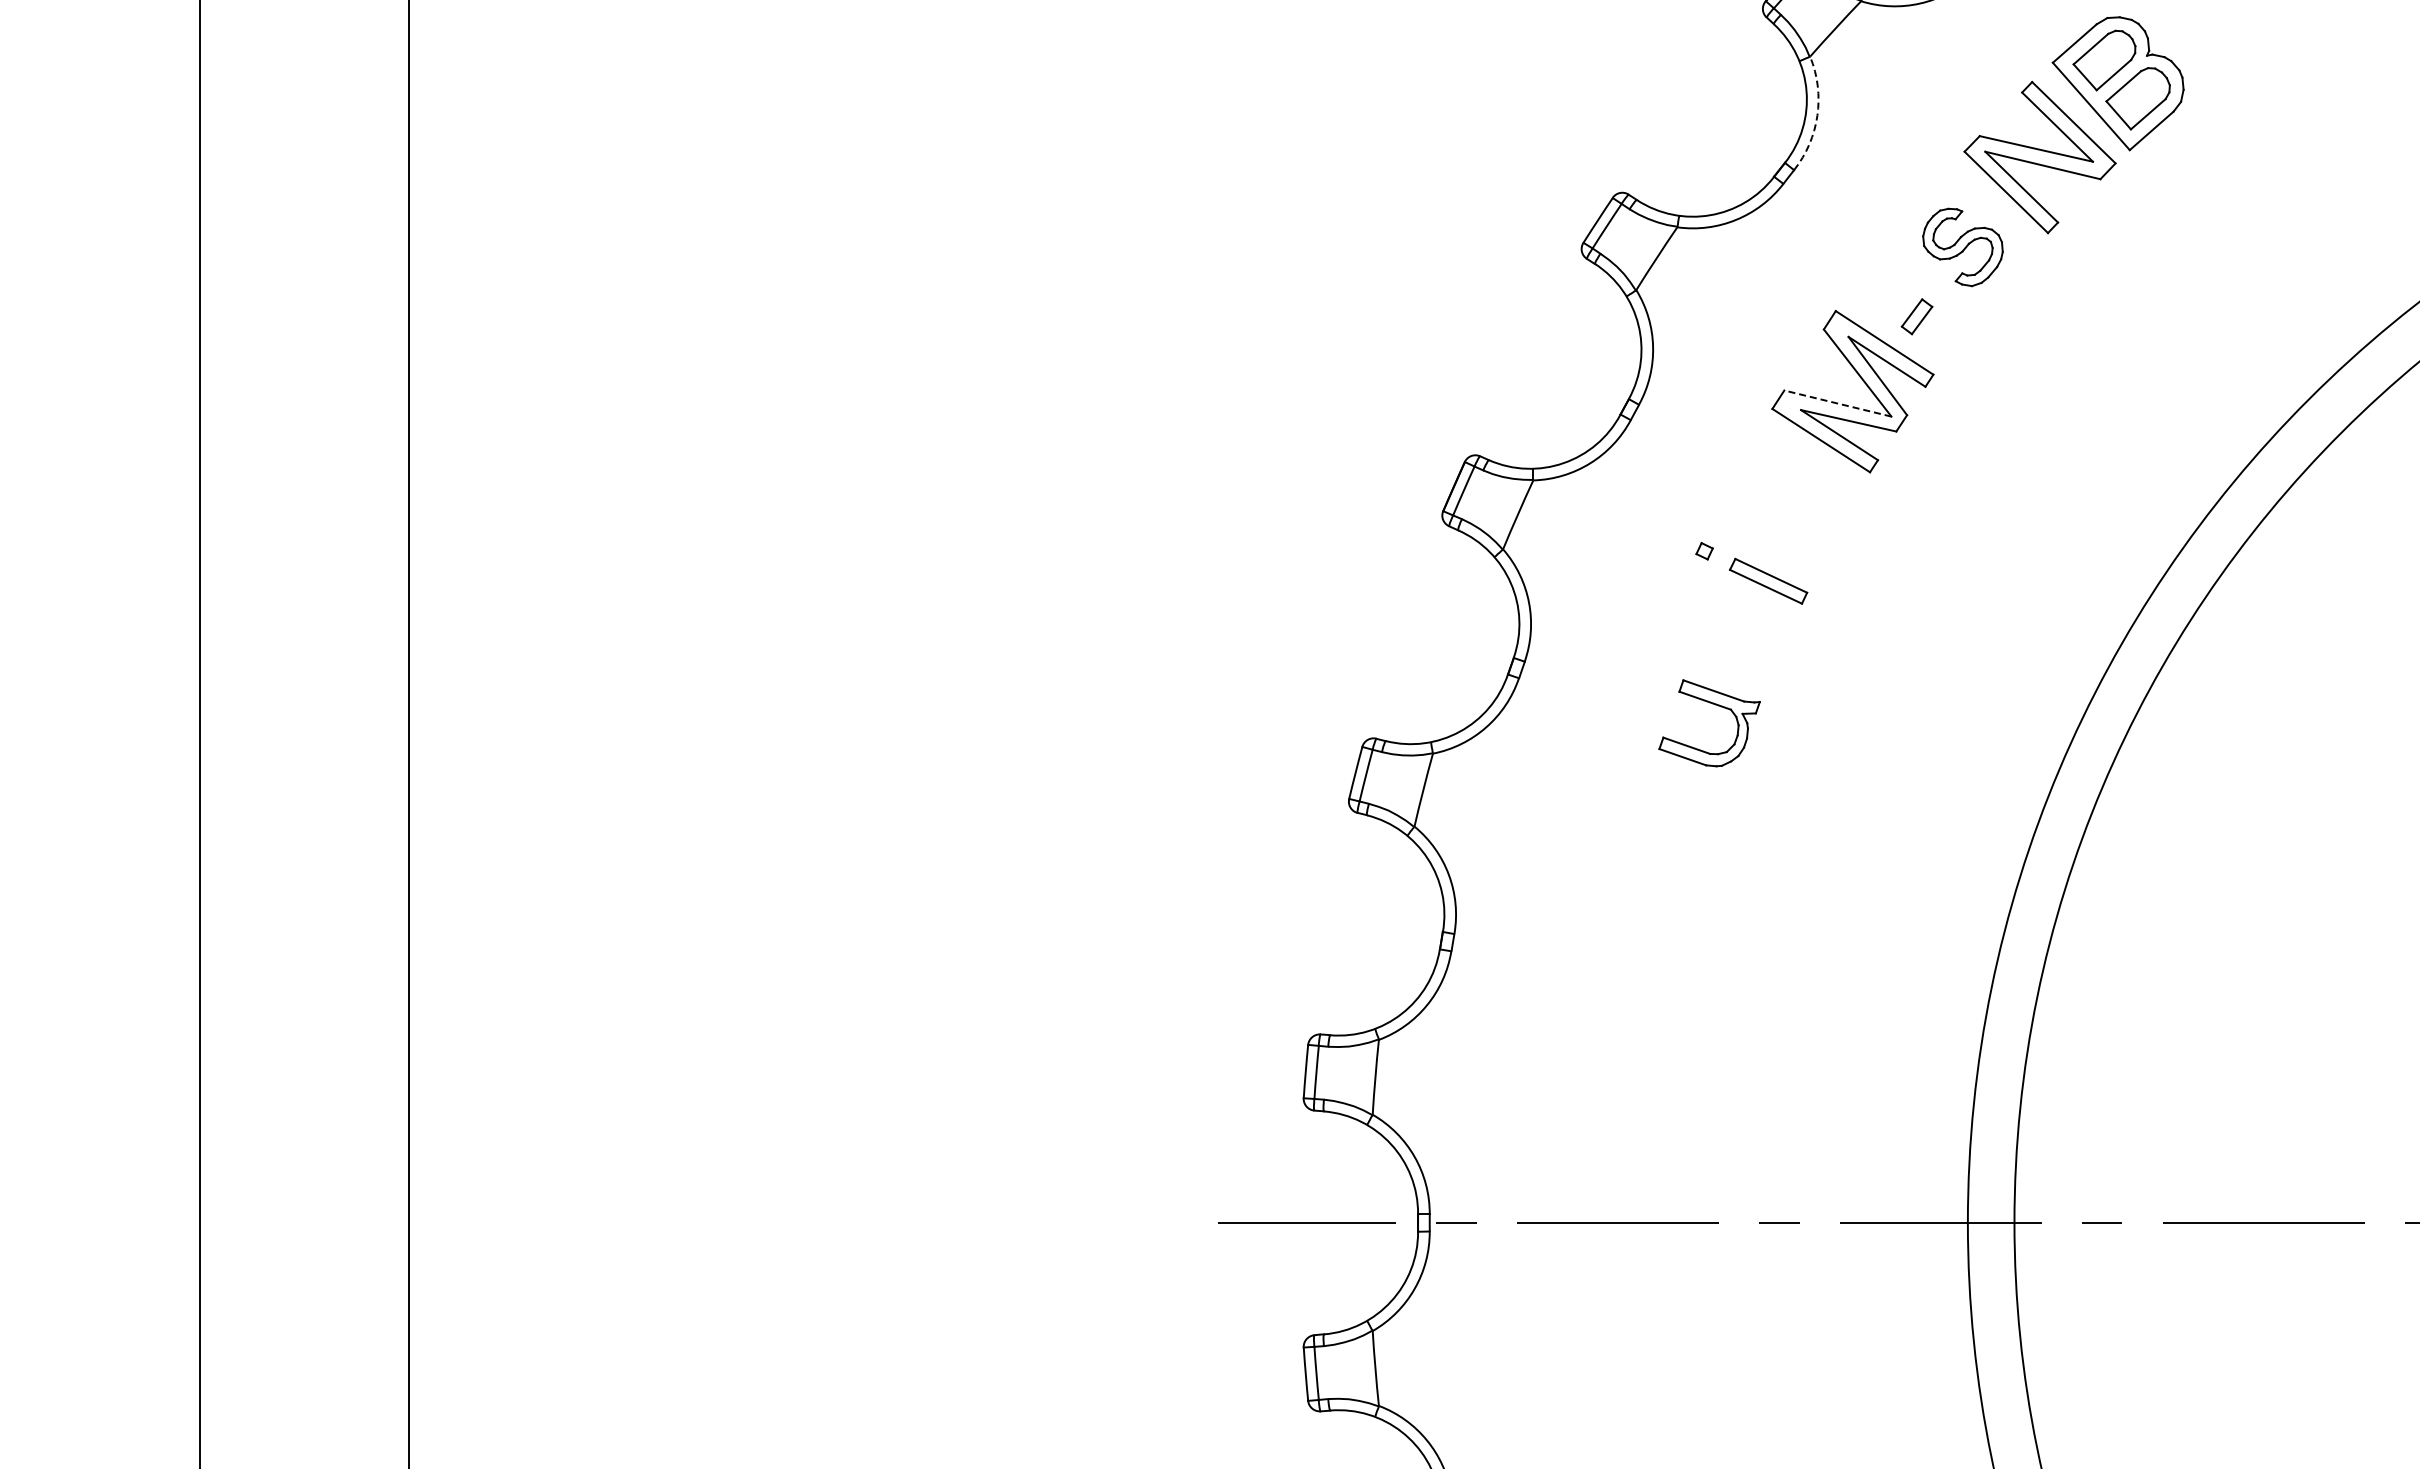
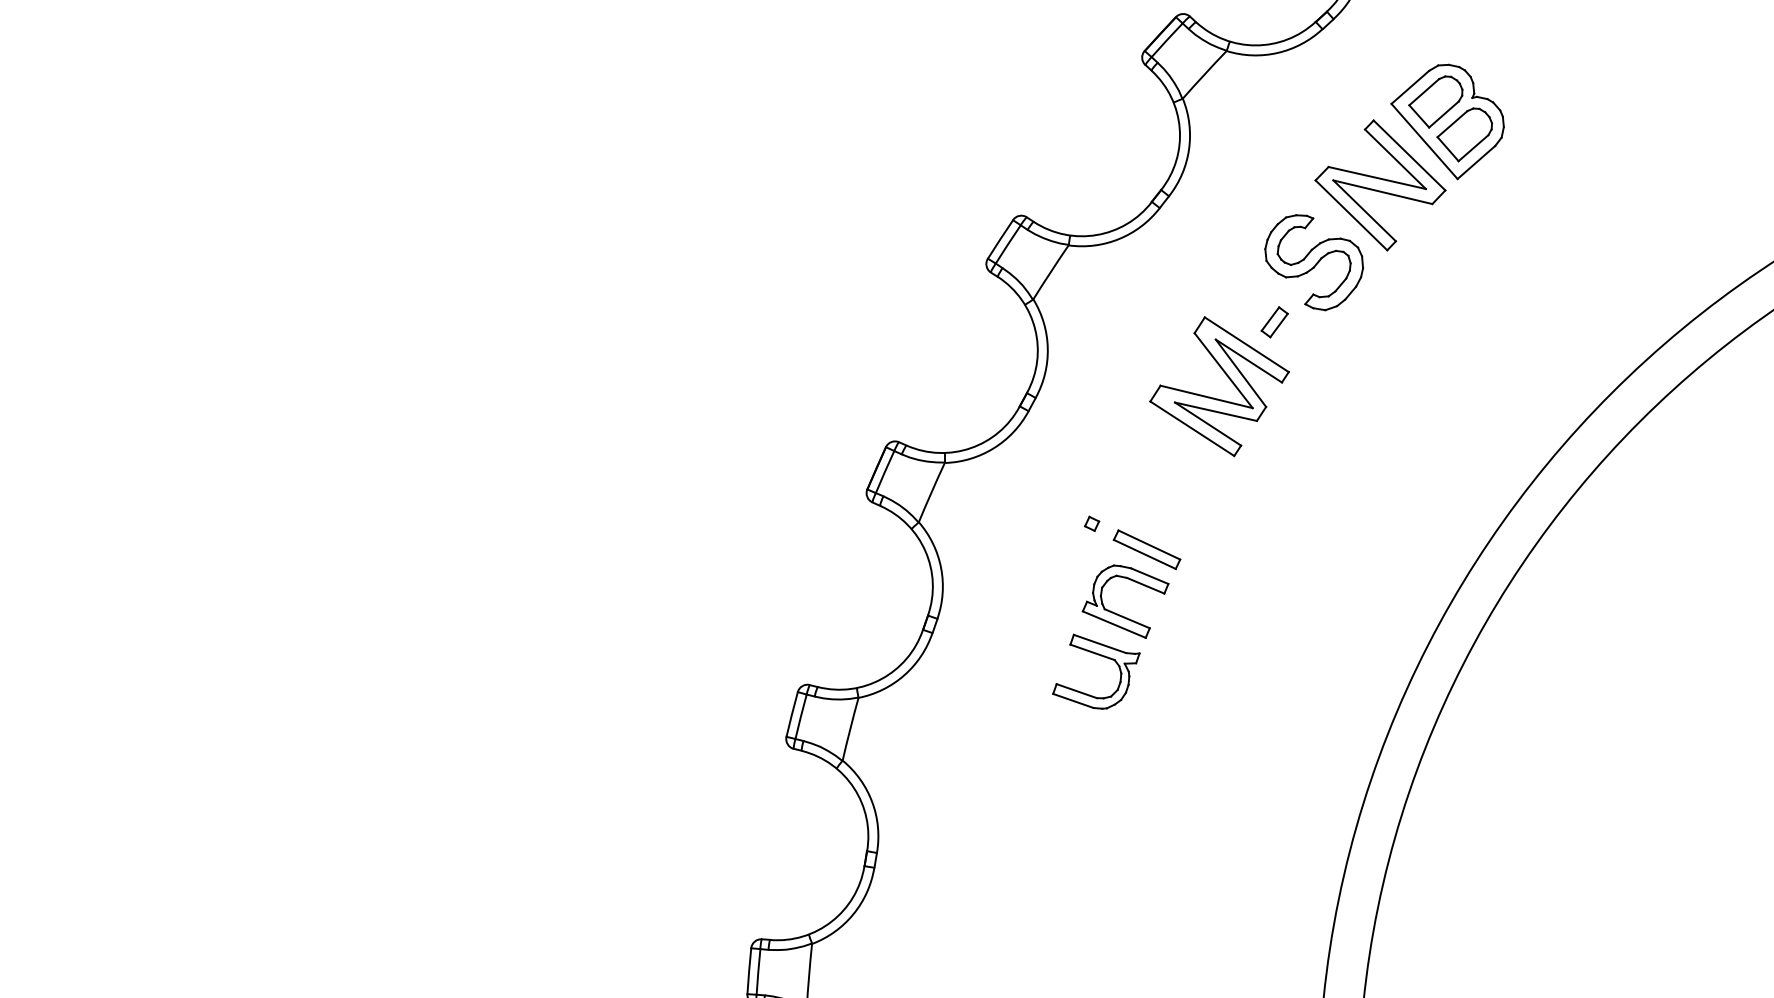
arc: (1817, 115) -> (1189, 149), dashed -> solid
part: (1962, 247) -> (1313, 262), size x1.43
line: (1837, 403) -> (1206, 396), dashed -> solid
part: (1736, 656) -> (1119, 614), added

